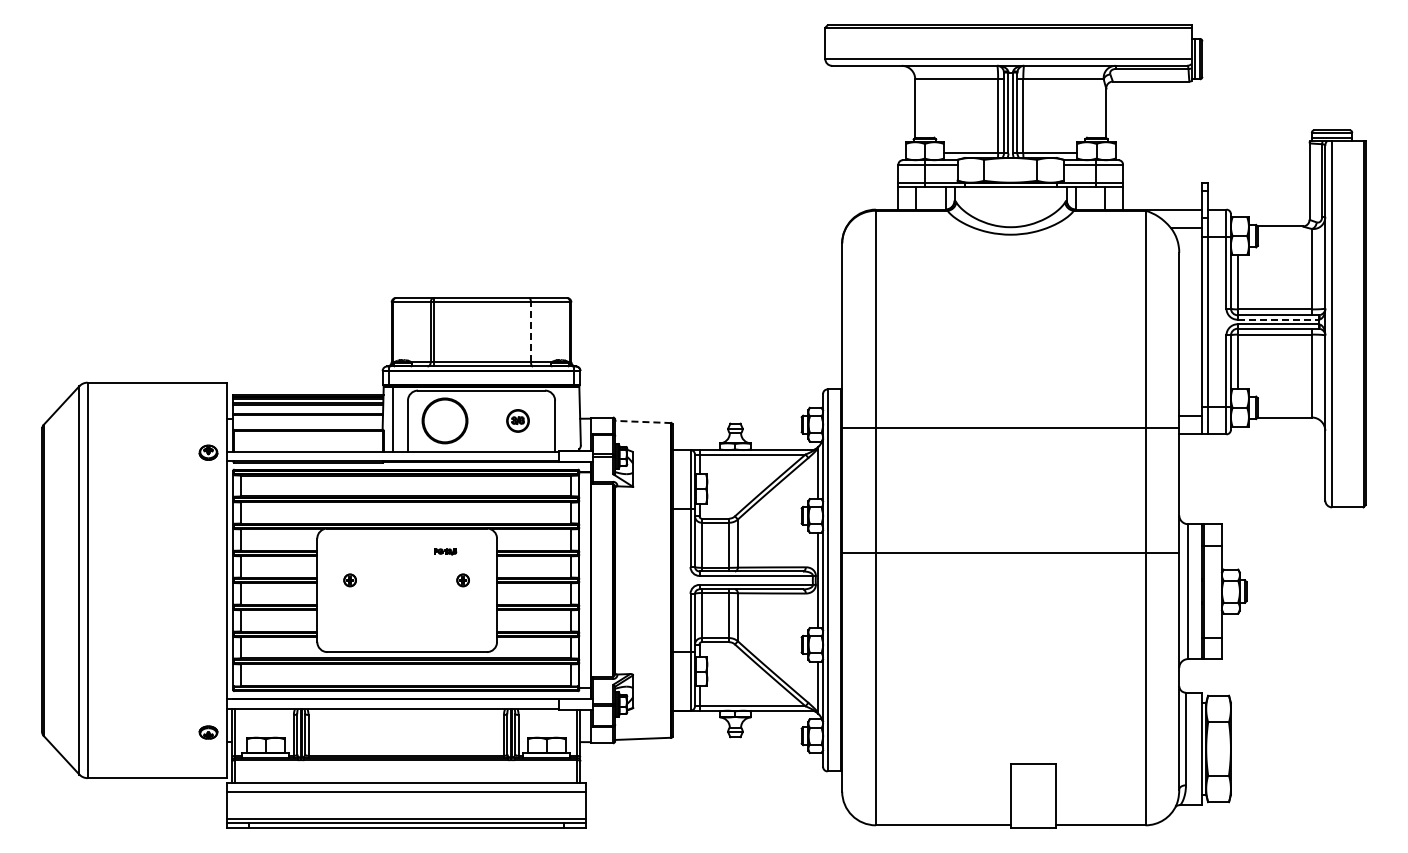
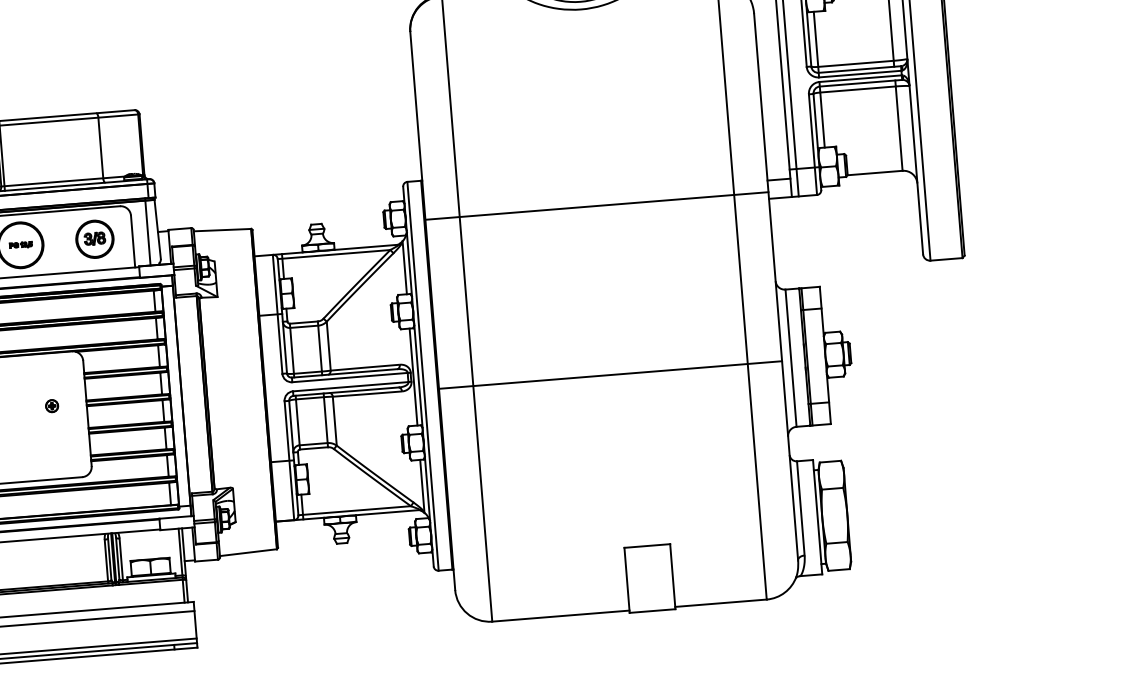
line: (1278, 319) -> (860, 73), dashed -> solid
line: (530, 332) -> (100, 148), dashed -> solid
line: (570, 417) -> (148, 231), added
part: (517, 420) -> (94, 238), size x1.67
line: (642, 421) -> (221, 229), dashed -> solid
part: (445, 551) -> (21, 244), moved
line: (1010, 552) -> (610, 374), moved

